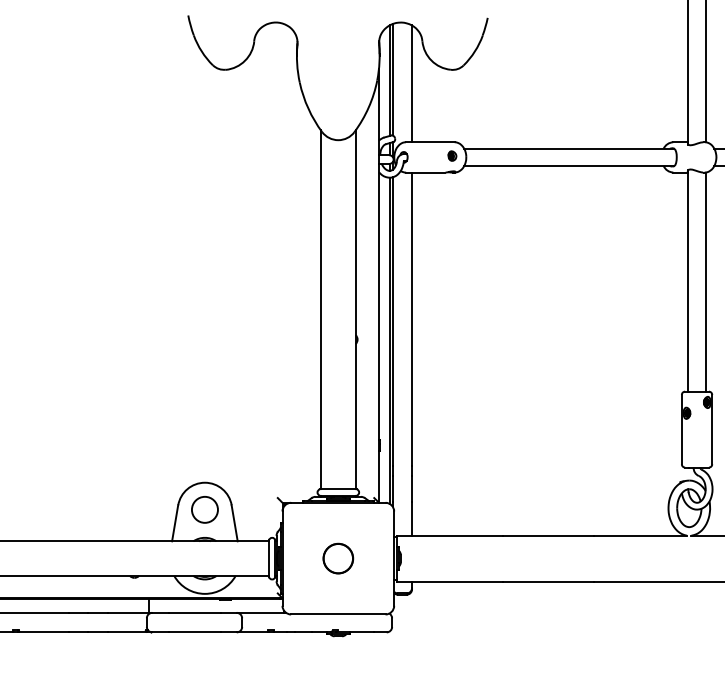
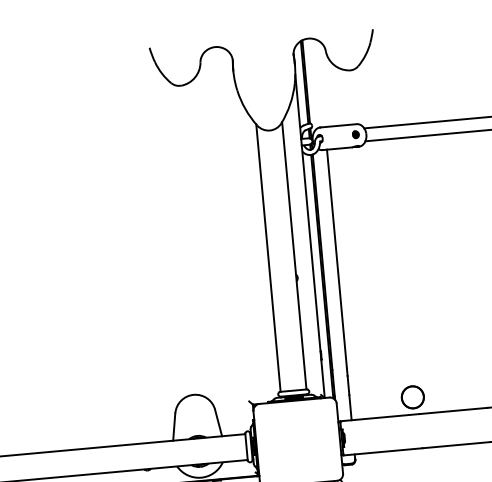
line: (412, 83) -> (321, 83), removed
circle: (204, 509) -> (195, 414), removed
part: (338, 558) -> (412, 397), moved

